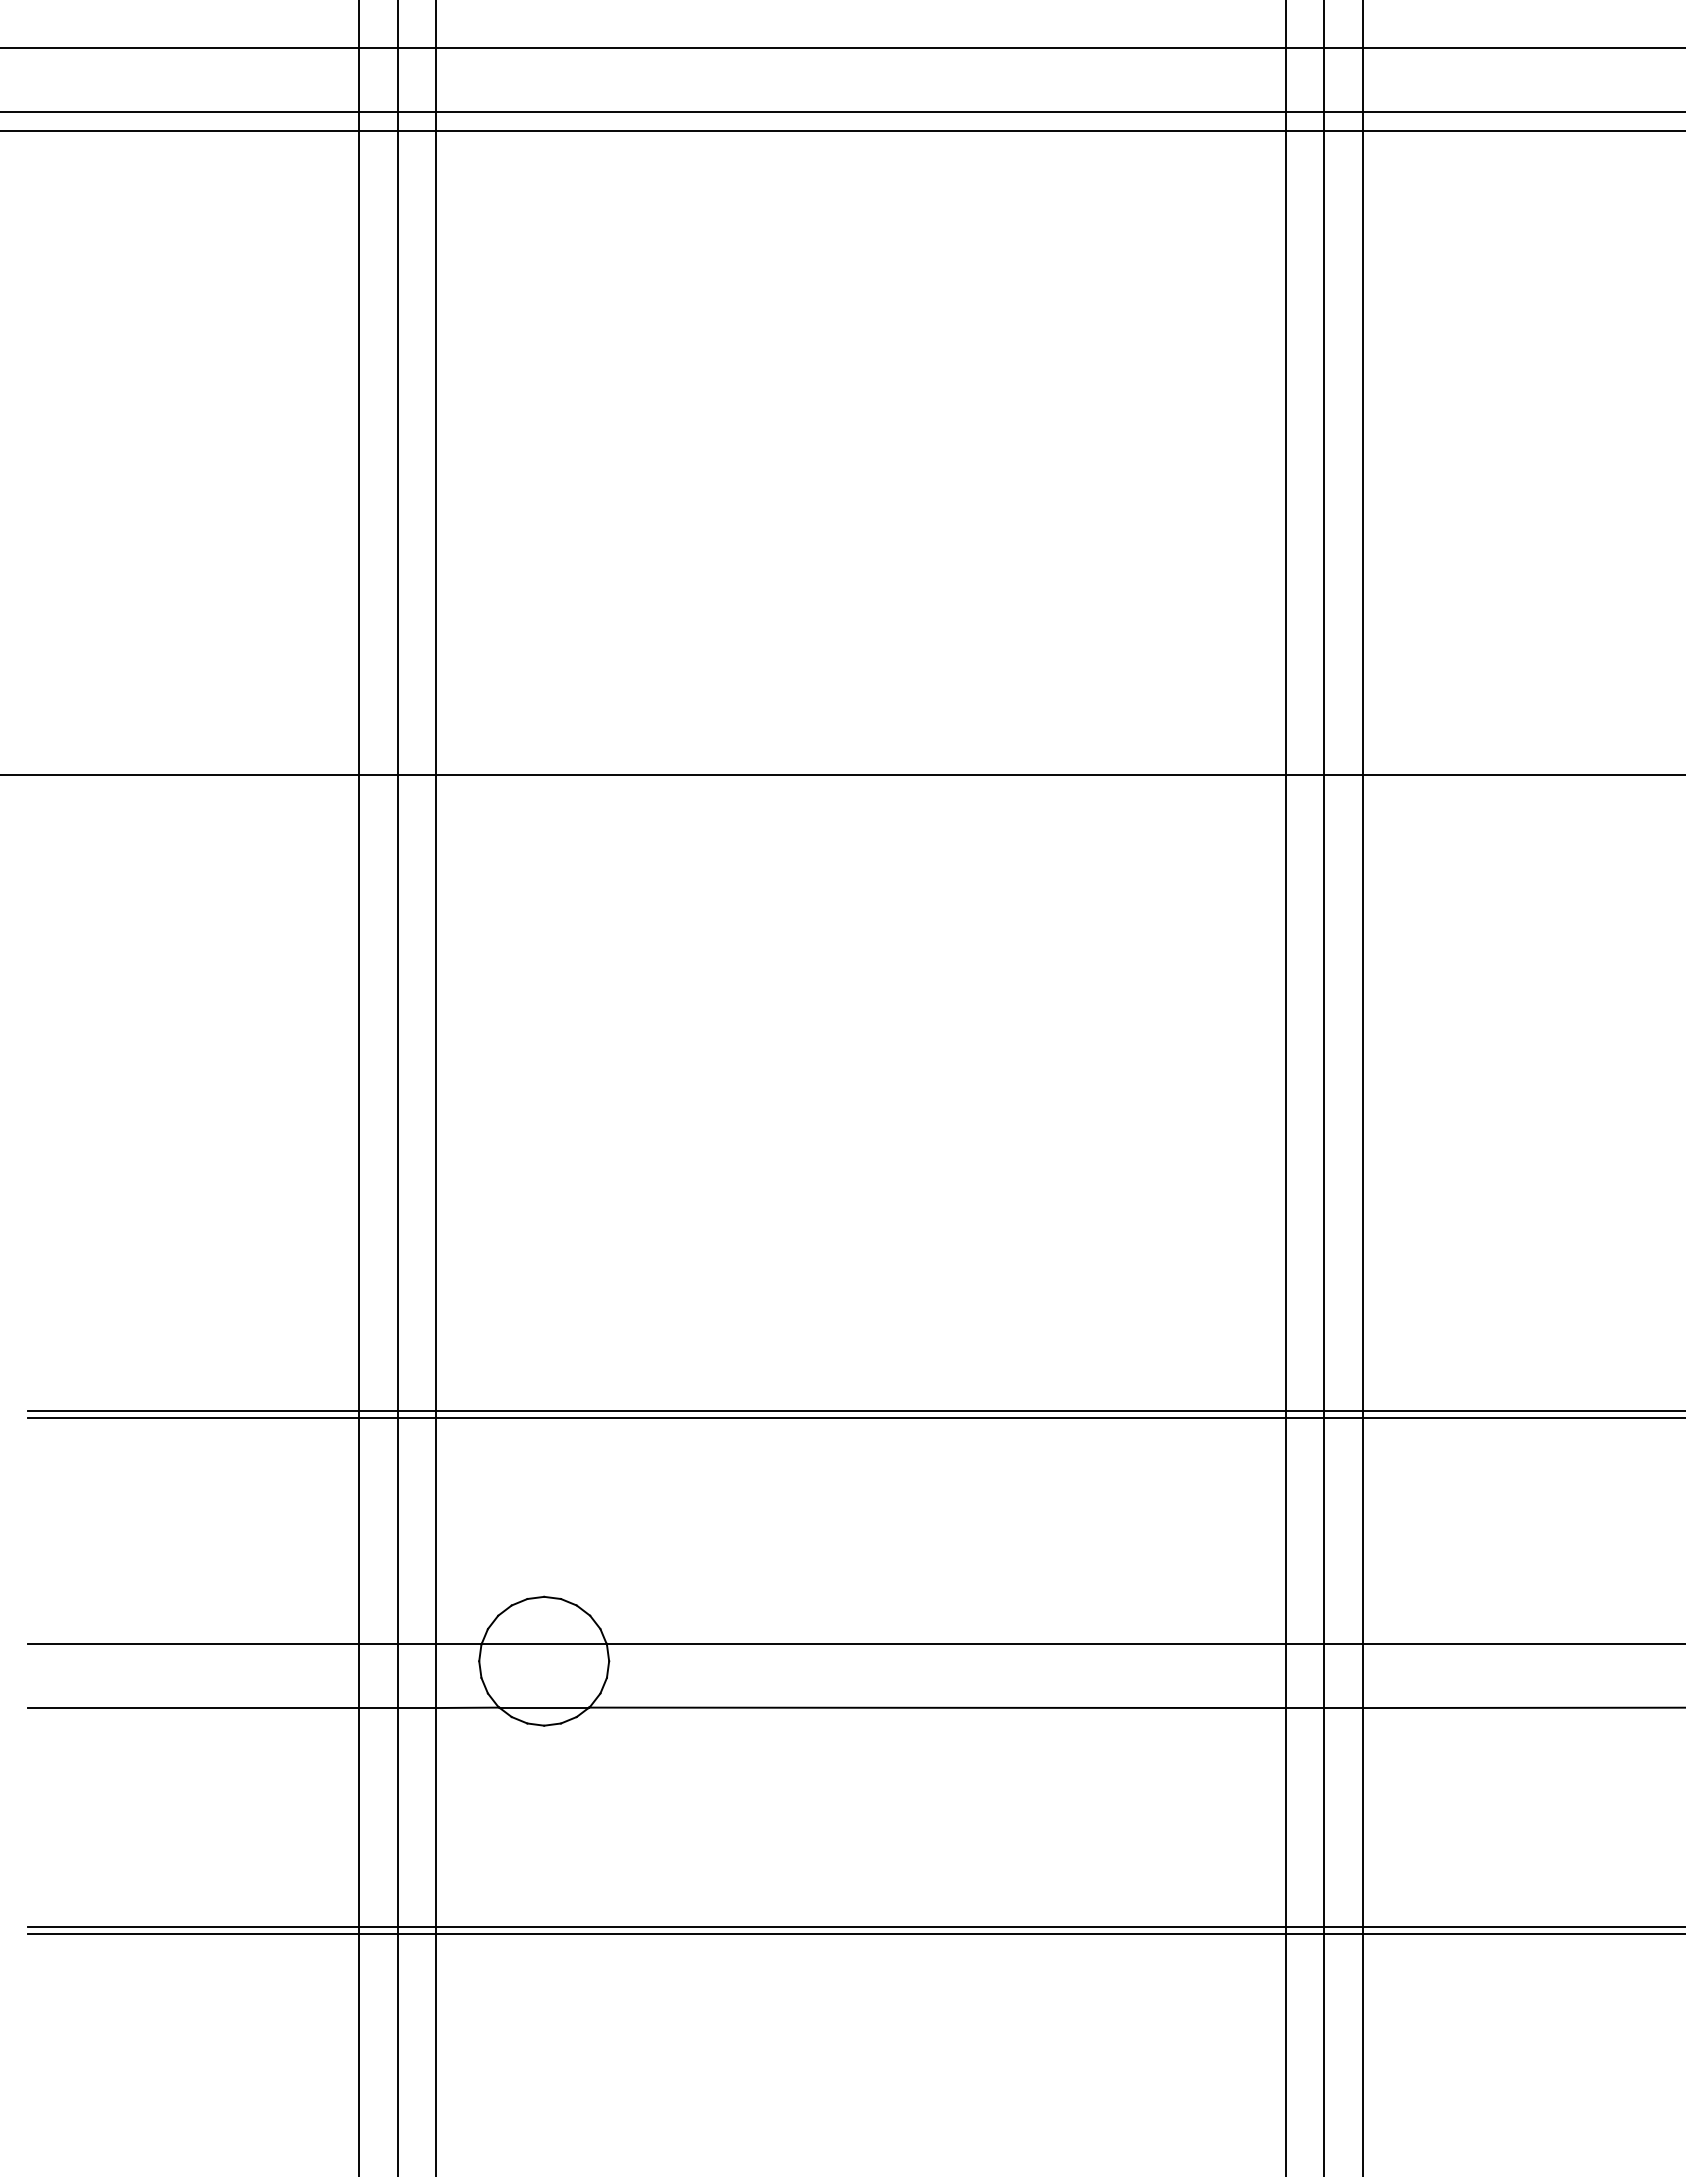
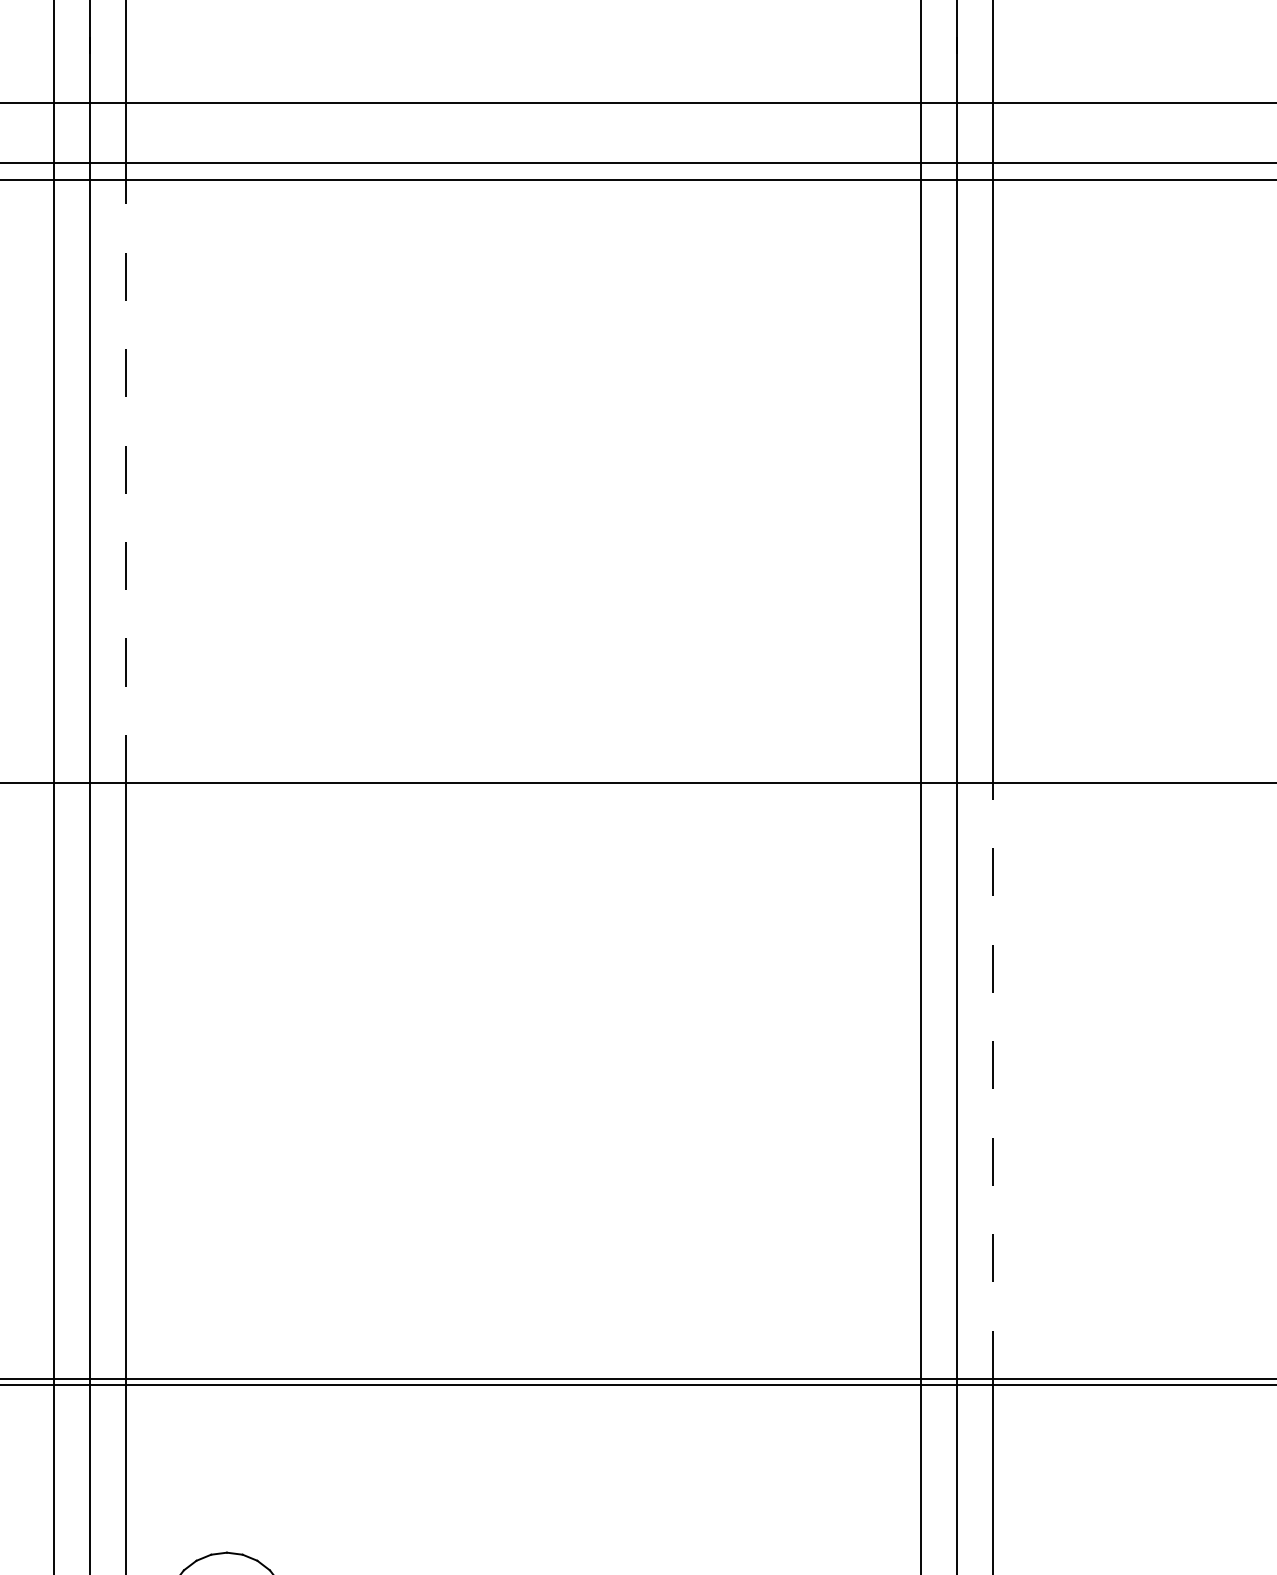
line: (436, 452) -> (126, 481), solid -> dashed
line: (1362, 1092) -> (992, 1080), solid -> dashed

